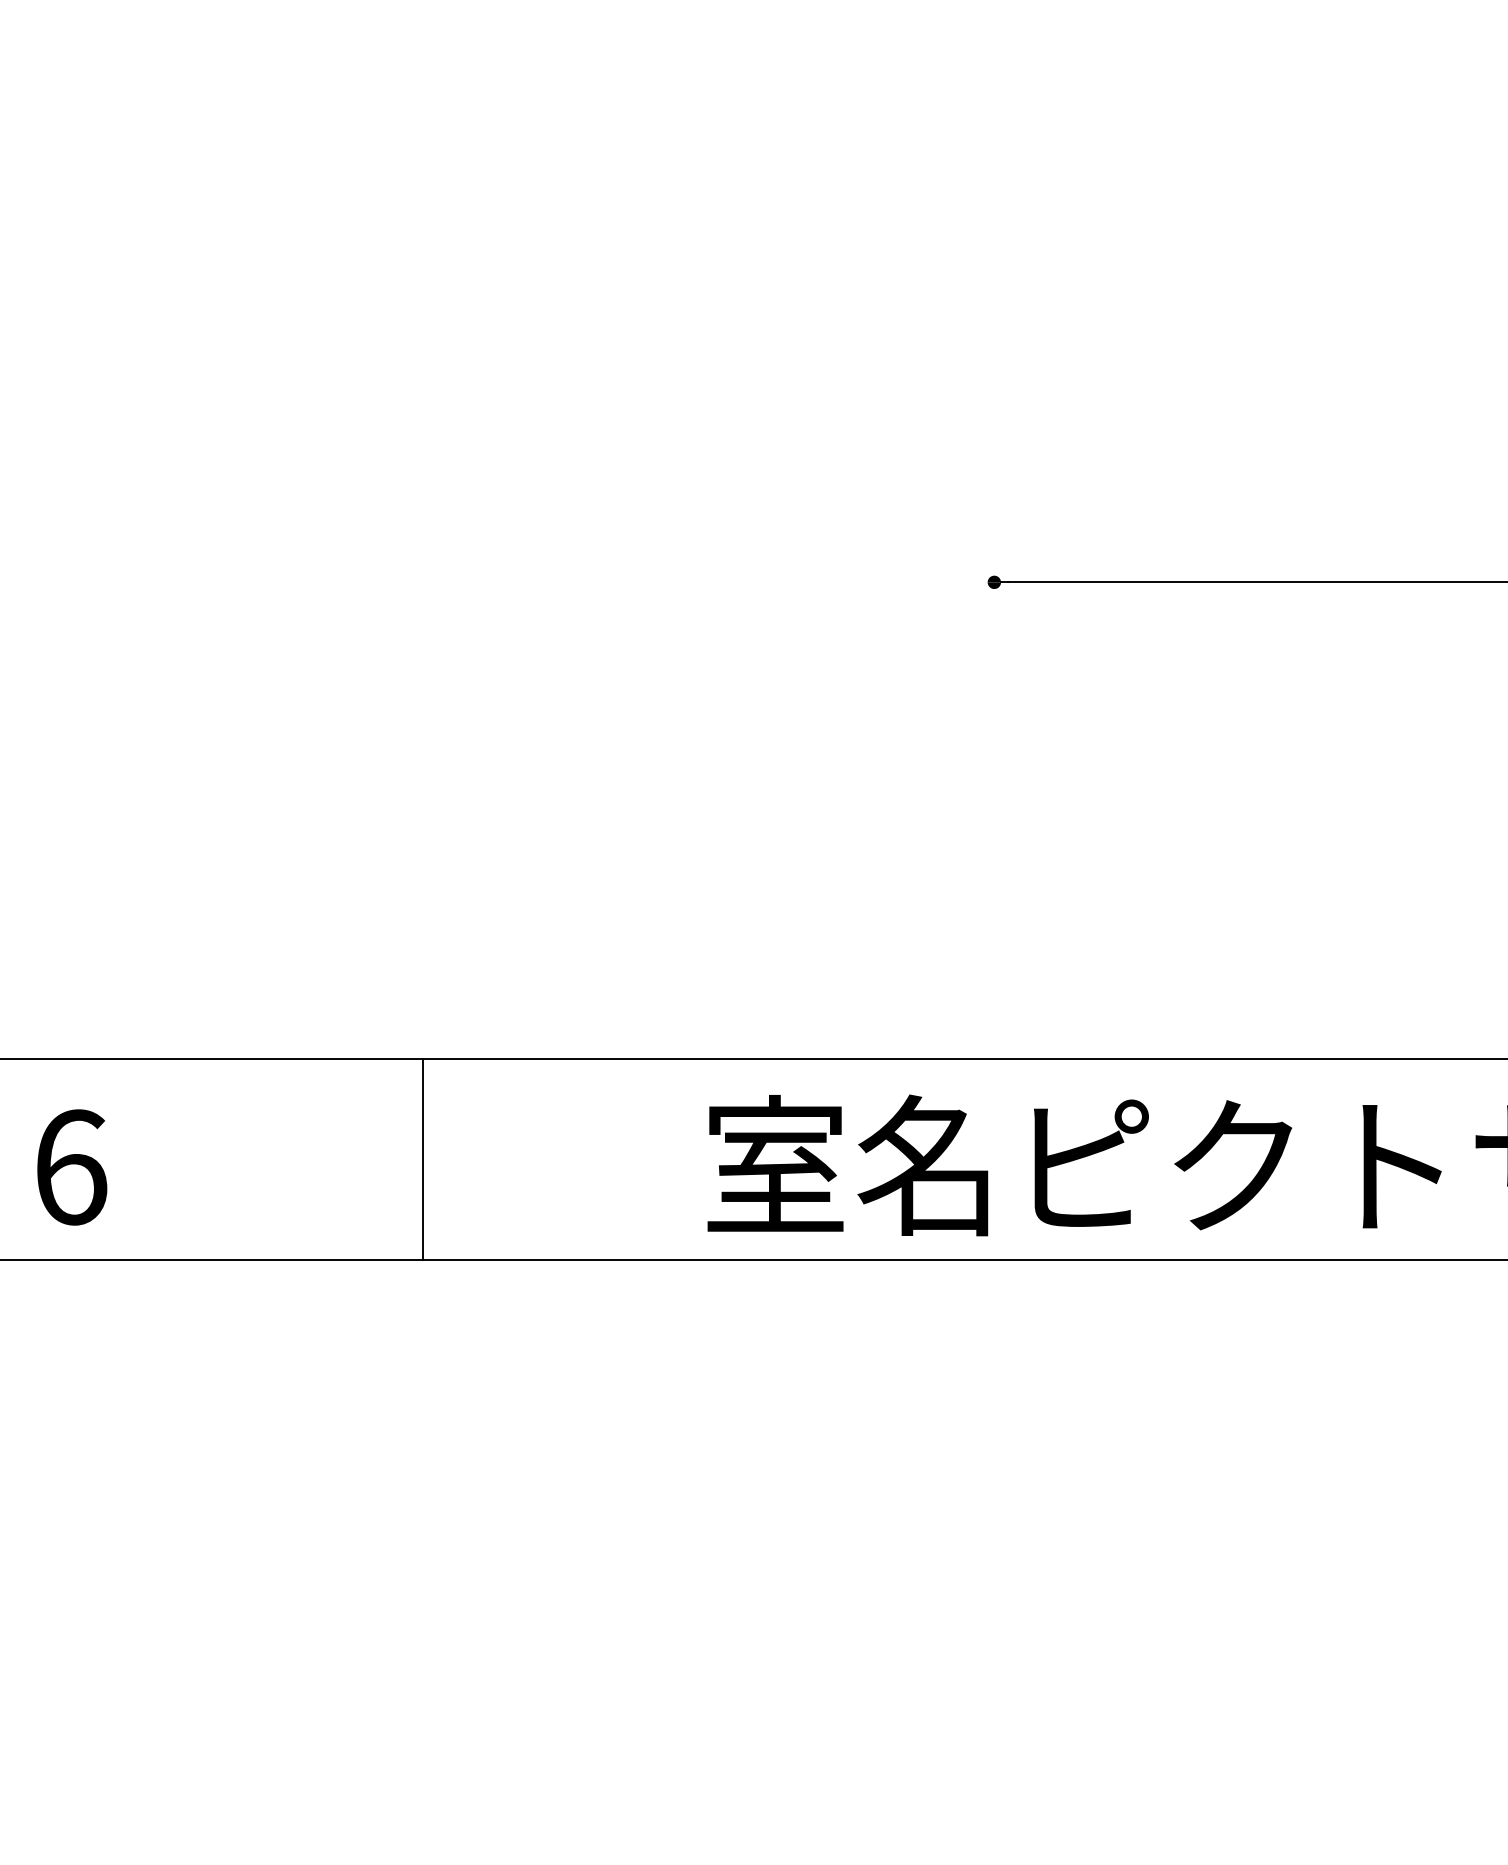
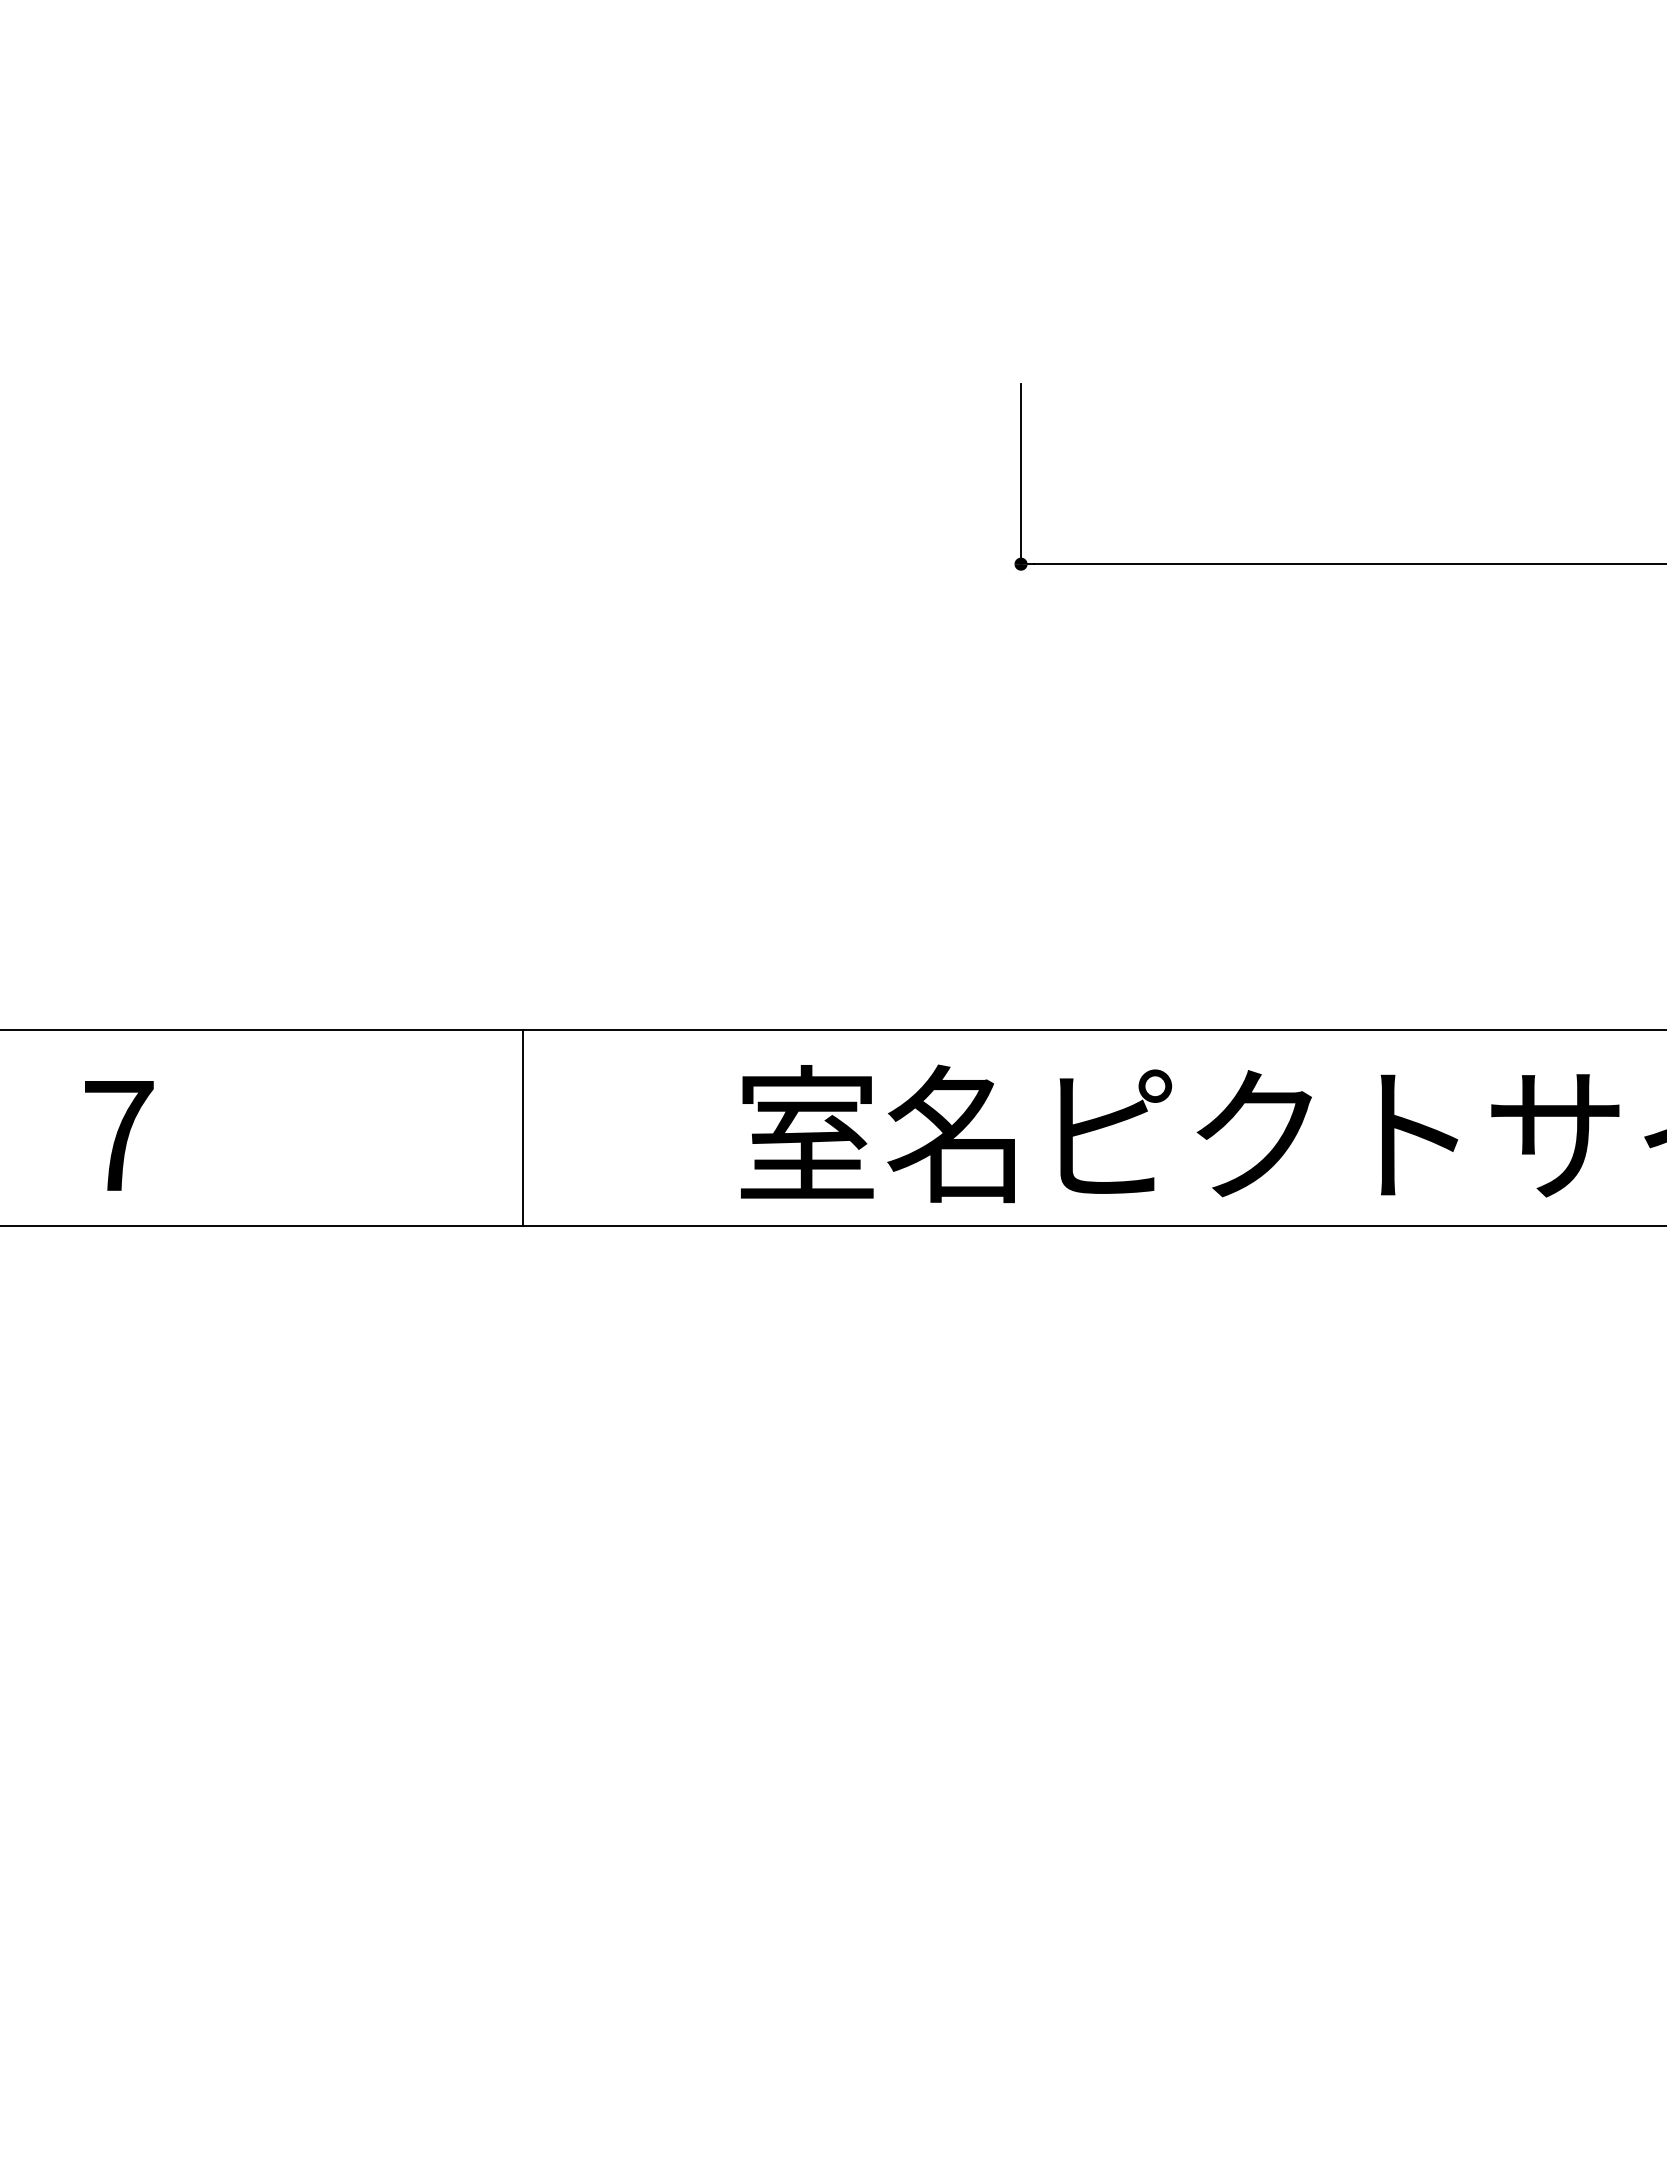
line: (994, 490) -> (1021, 474), added
line: (422, 1158) -> (522, 1127), moved
text: (71, 1167) -> (119, 1135), 6 -> 7

